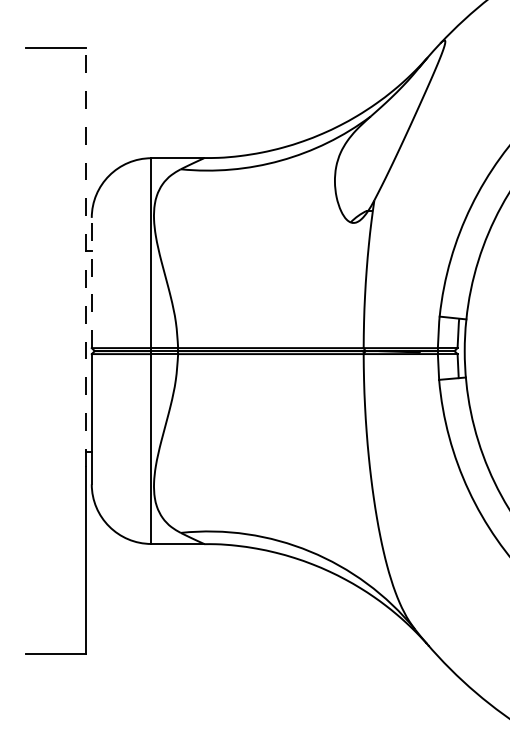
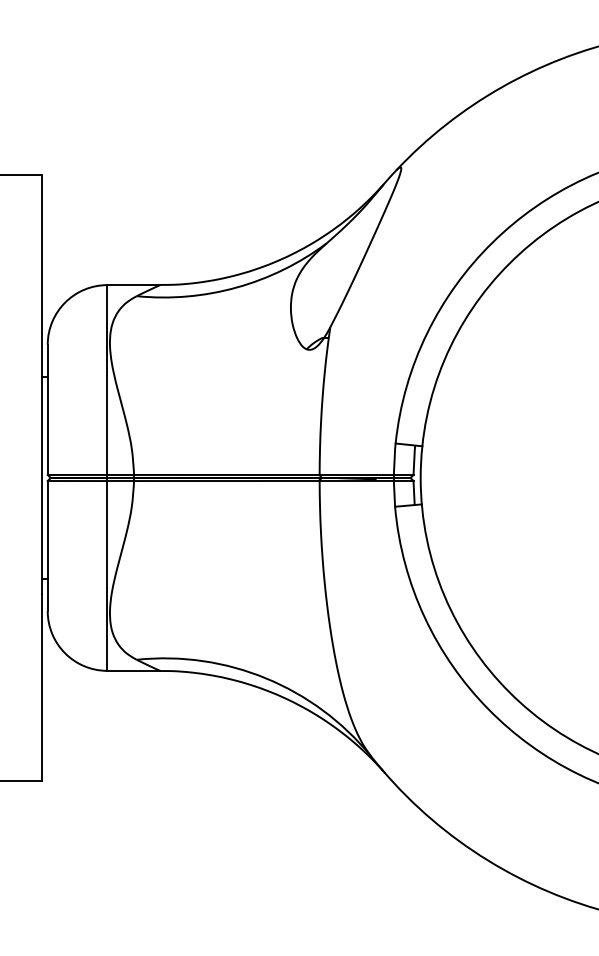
line: (85, 256) -> (41, 383), dashed -> solid
line: (91, 282) -> (47, 409), dashed -> solid

